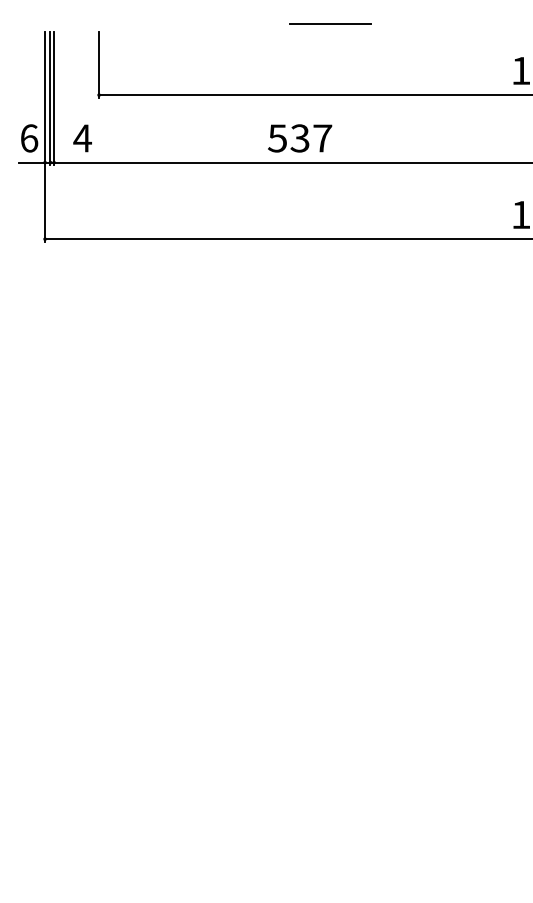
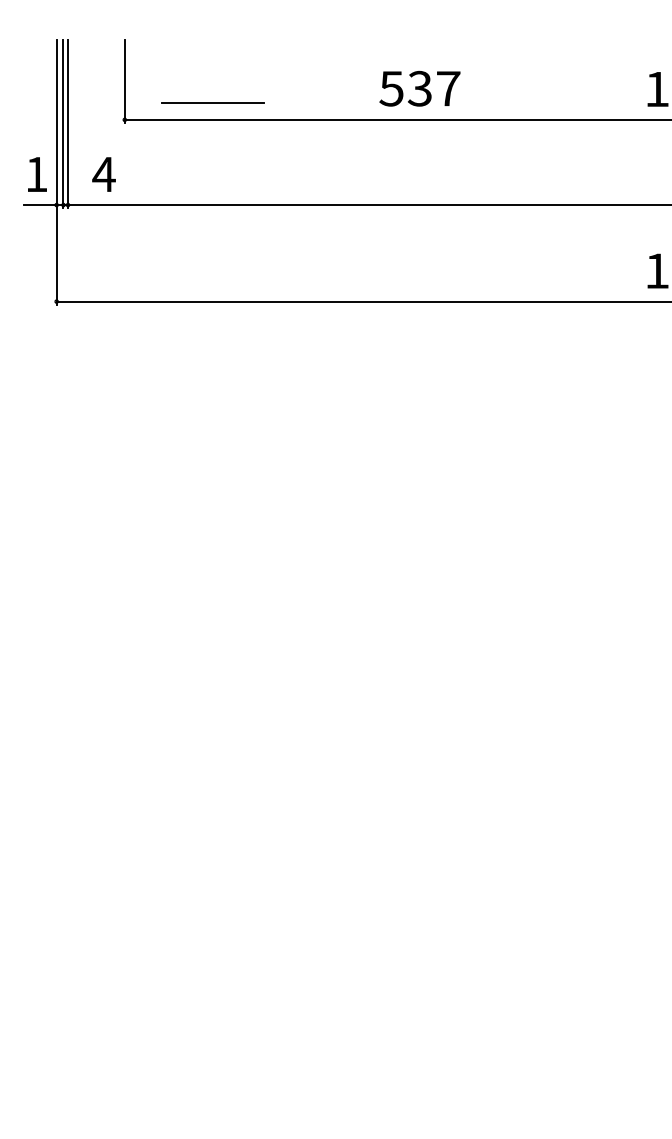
line: (330, 23) -> (212, 102), moved
text: (29, 138) -> (37, 174), 6 -> 1
text: (300, 138) -> (420, 88), moved

